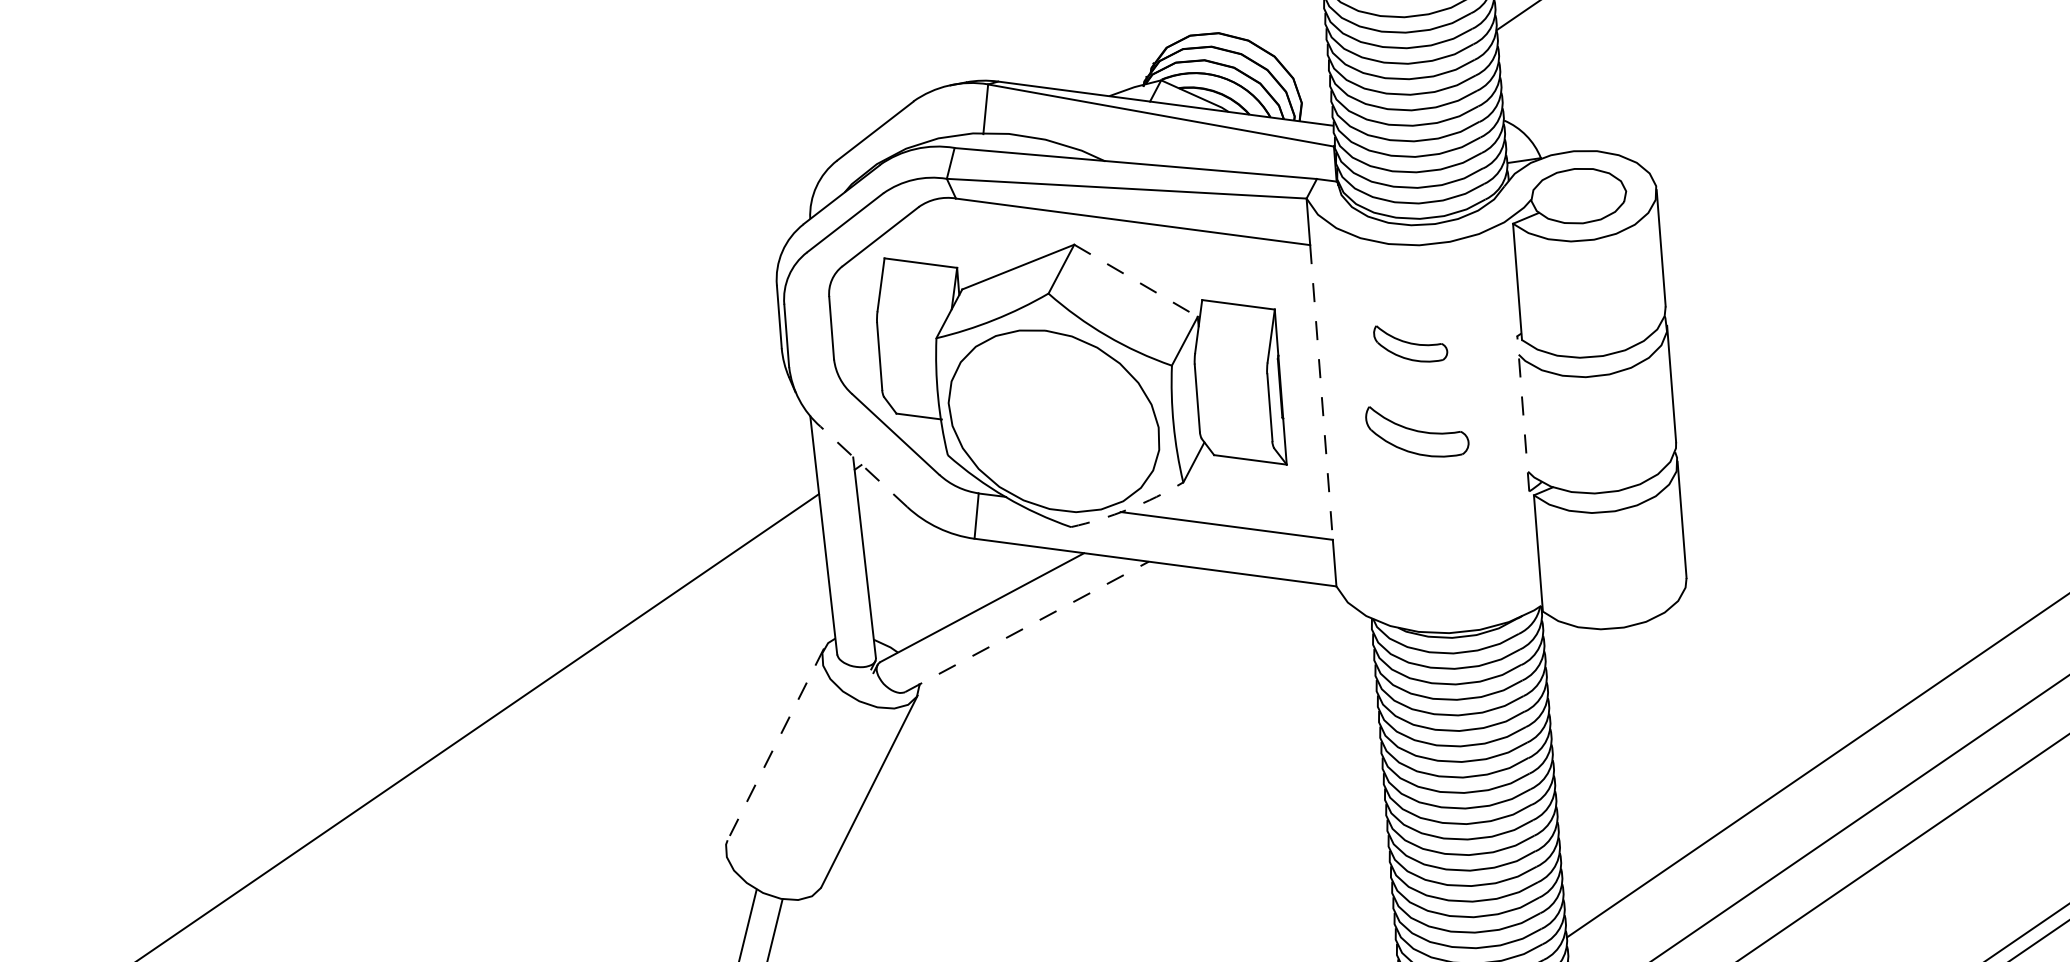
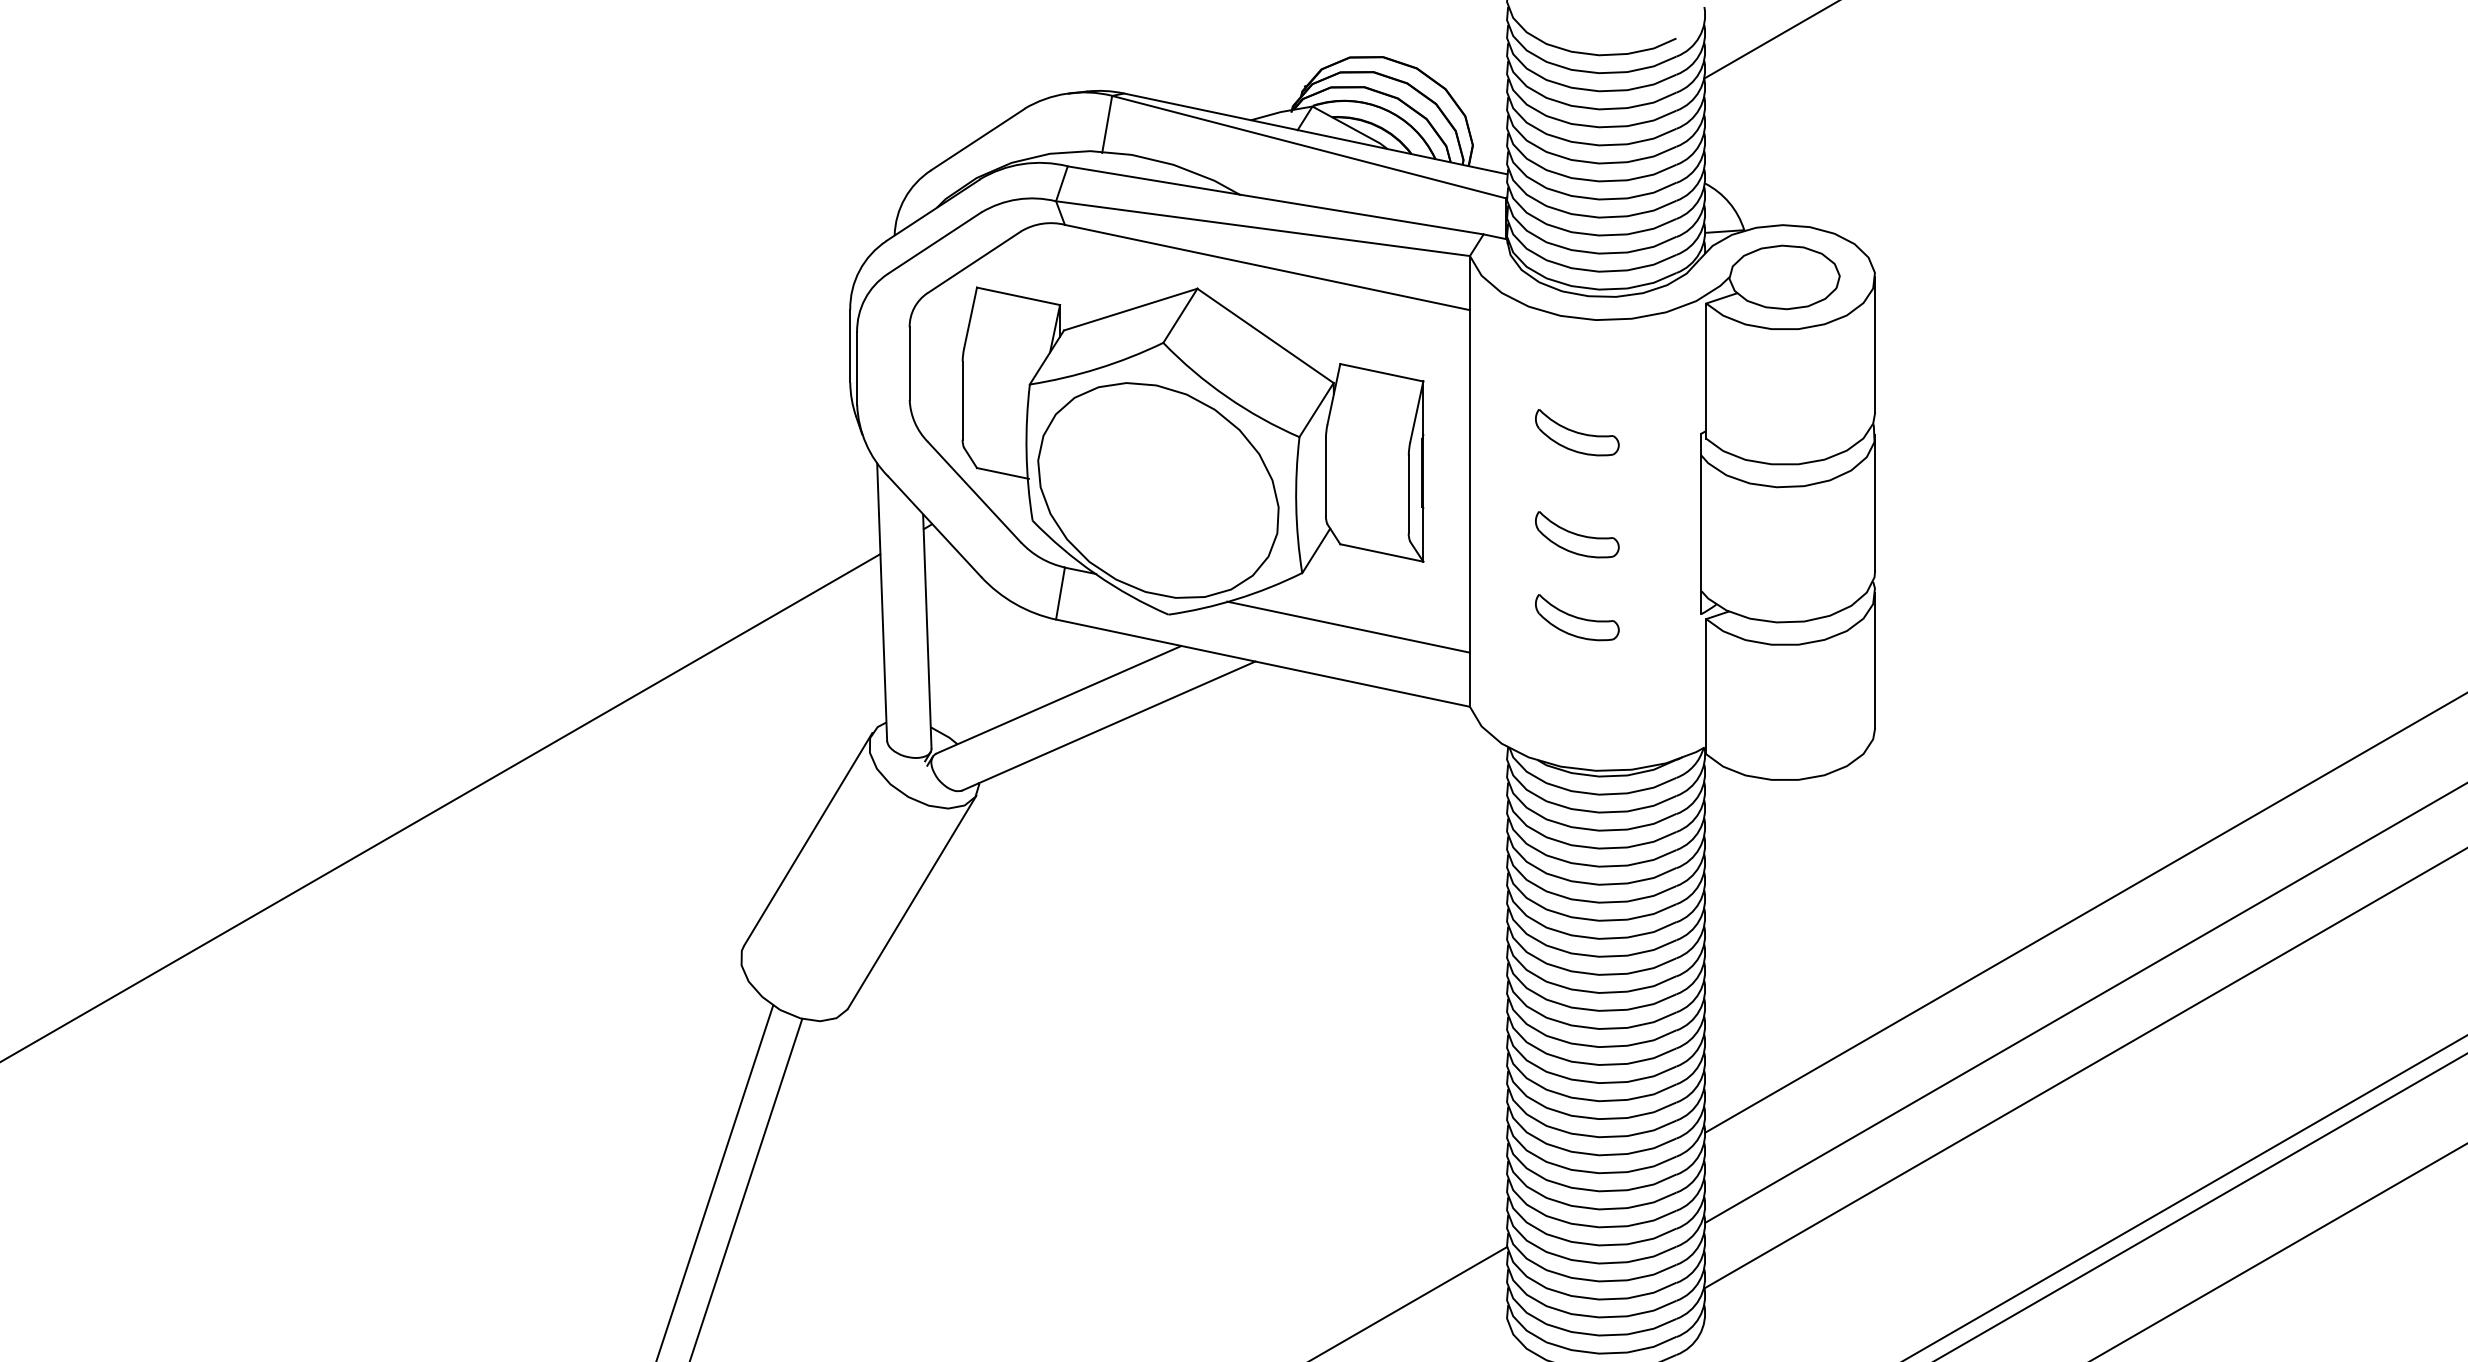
line: (1135, 280) -> (1265, 335), dashed -> solid
line: (1321, 392) -> (1469, 481), dashed -> solid
line: (1523, 413) -> (1701, 523), dashed -> solid
part: (1417, 431) -> (1577, 534), size x0.71
line: (863, 466) -> (934, 526), dashed -> solid
part: (1423, 502) -> (1577, 617), added
arc: (1129, 509) -> (1237, 599), dashed -> solid
line: (1027, 626) -> (1109, 725), dashed -> solid
line: (775, 744) -> (807, 839), dashed -> solid

